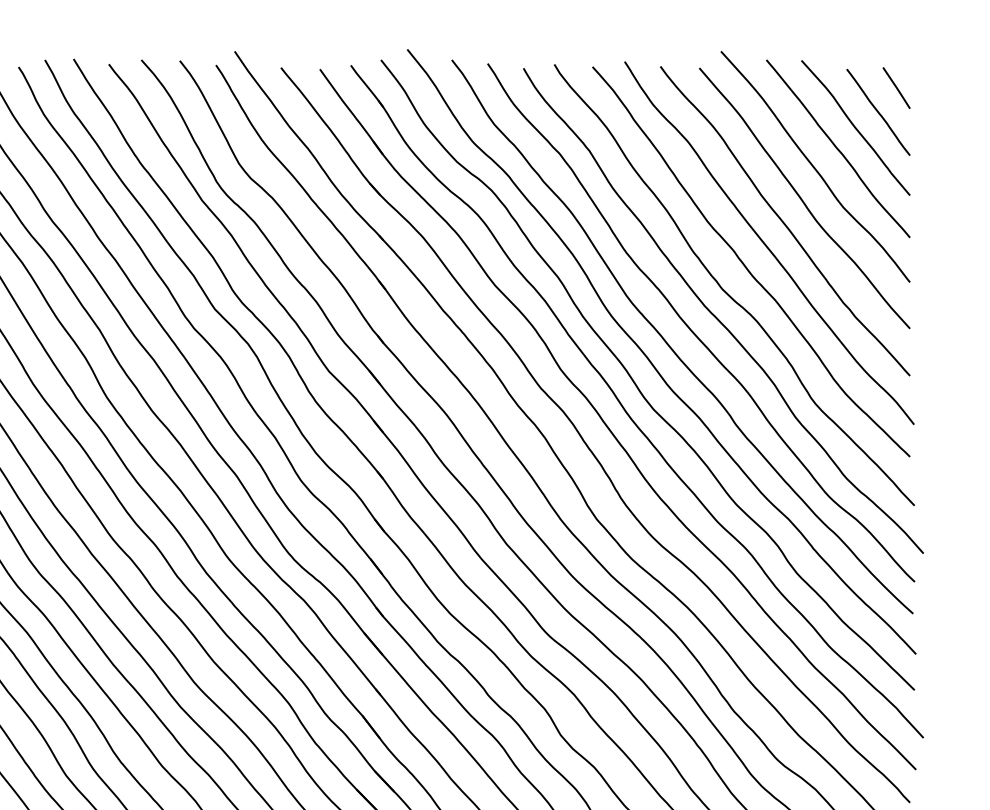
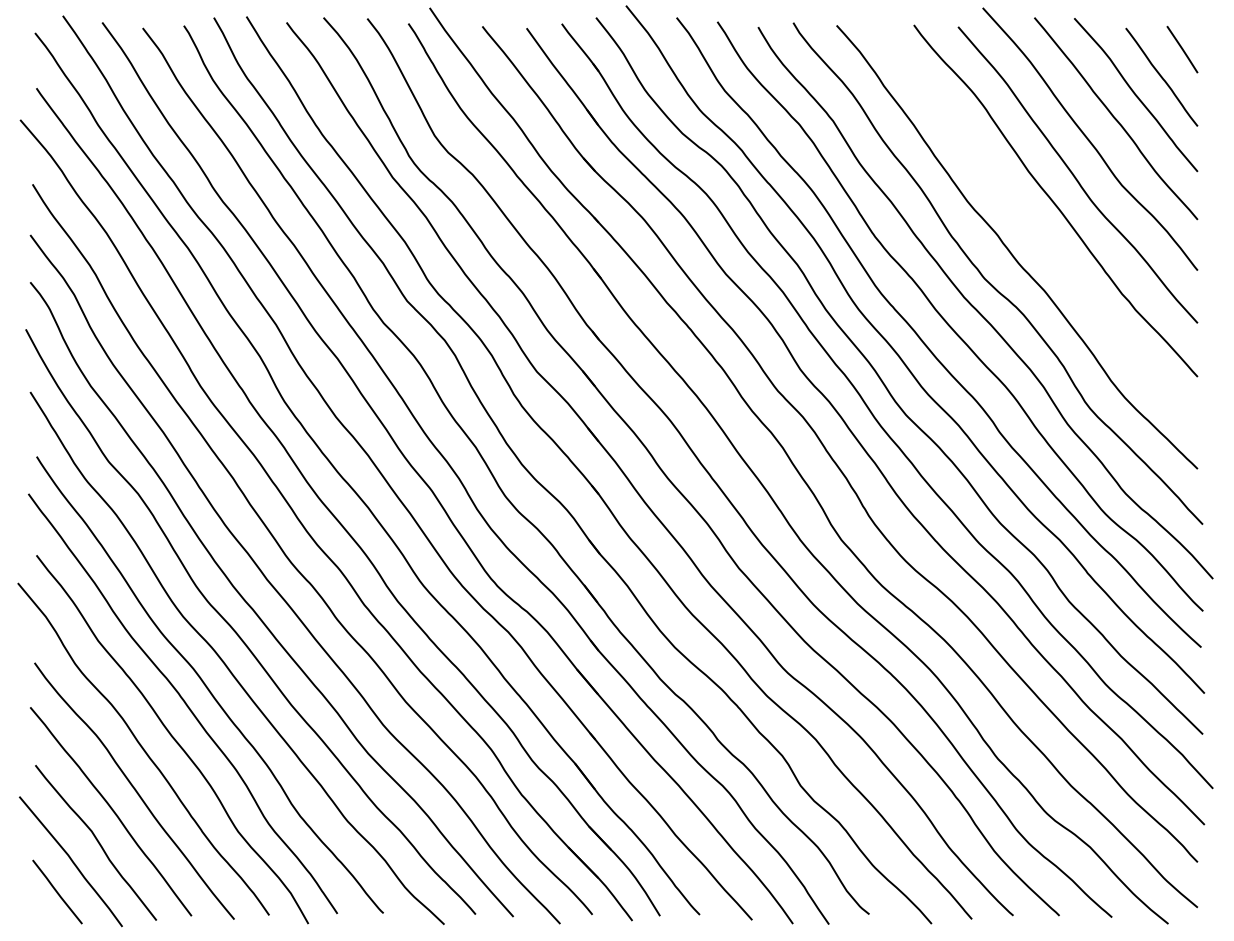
curve: (766, 244) -> (1034, 227), removed

